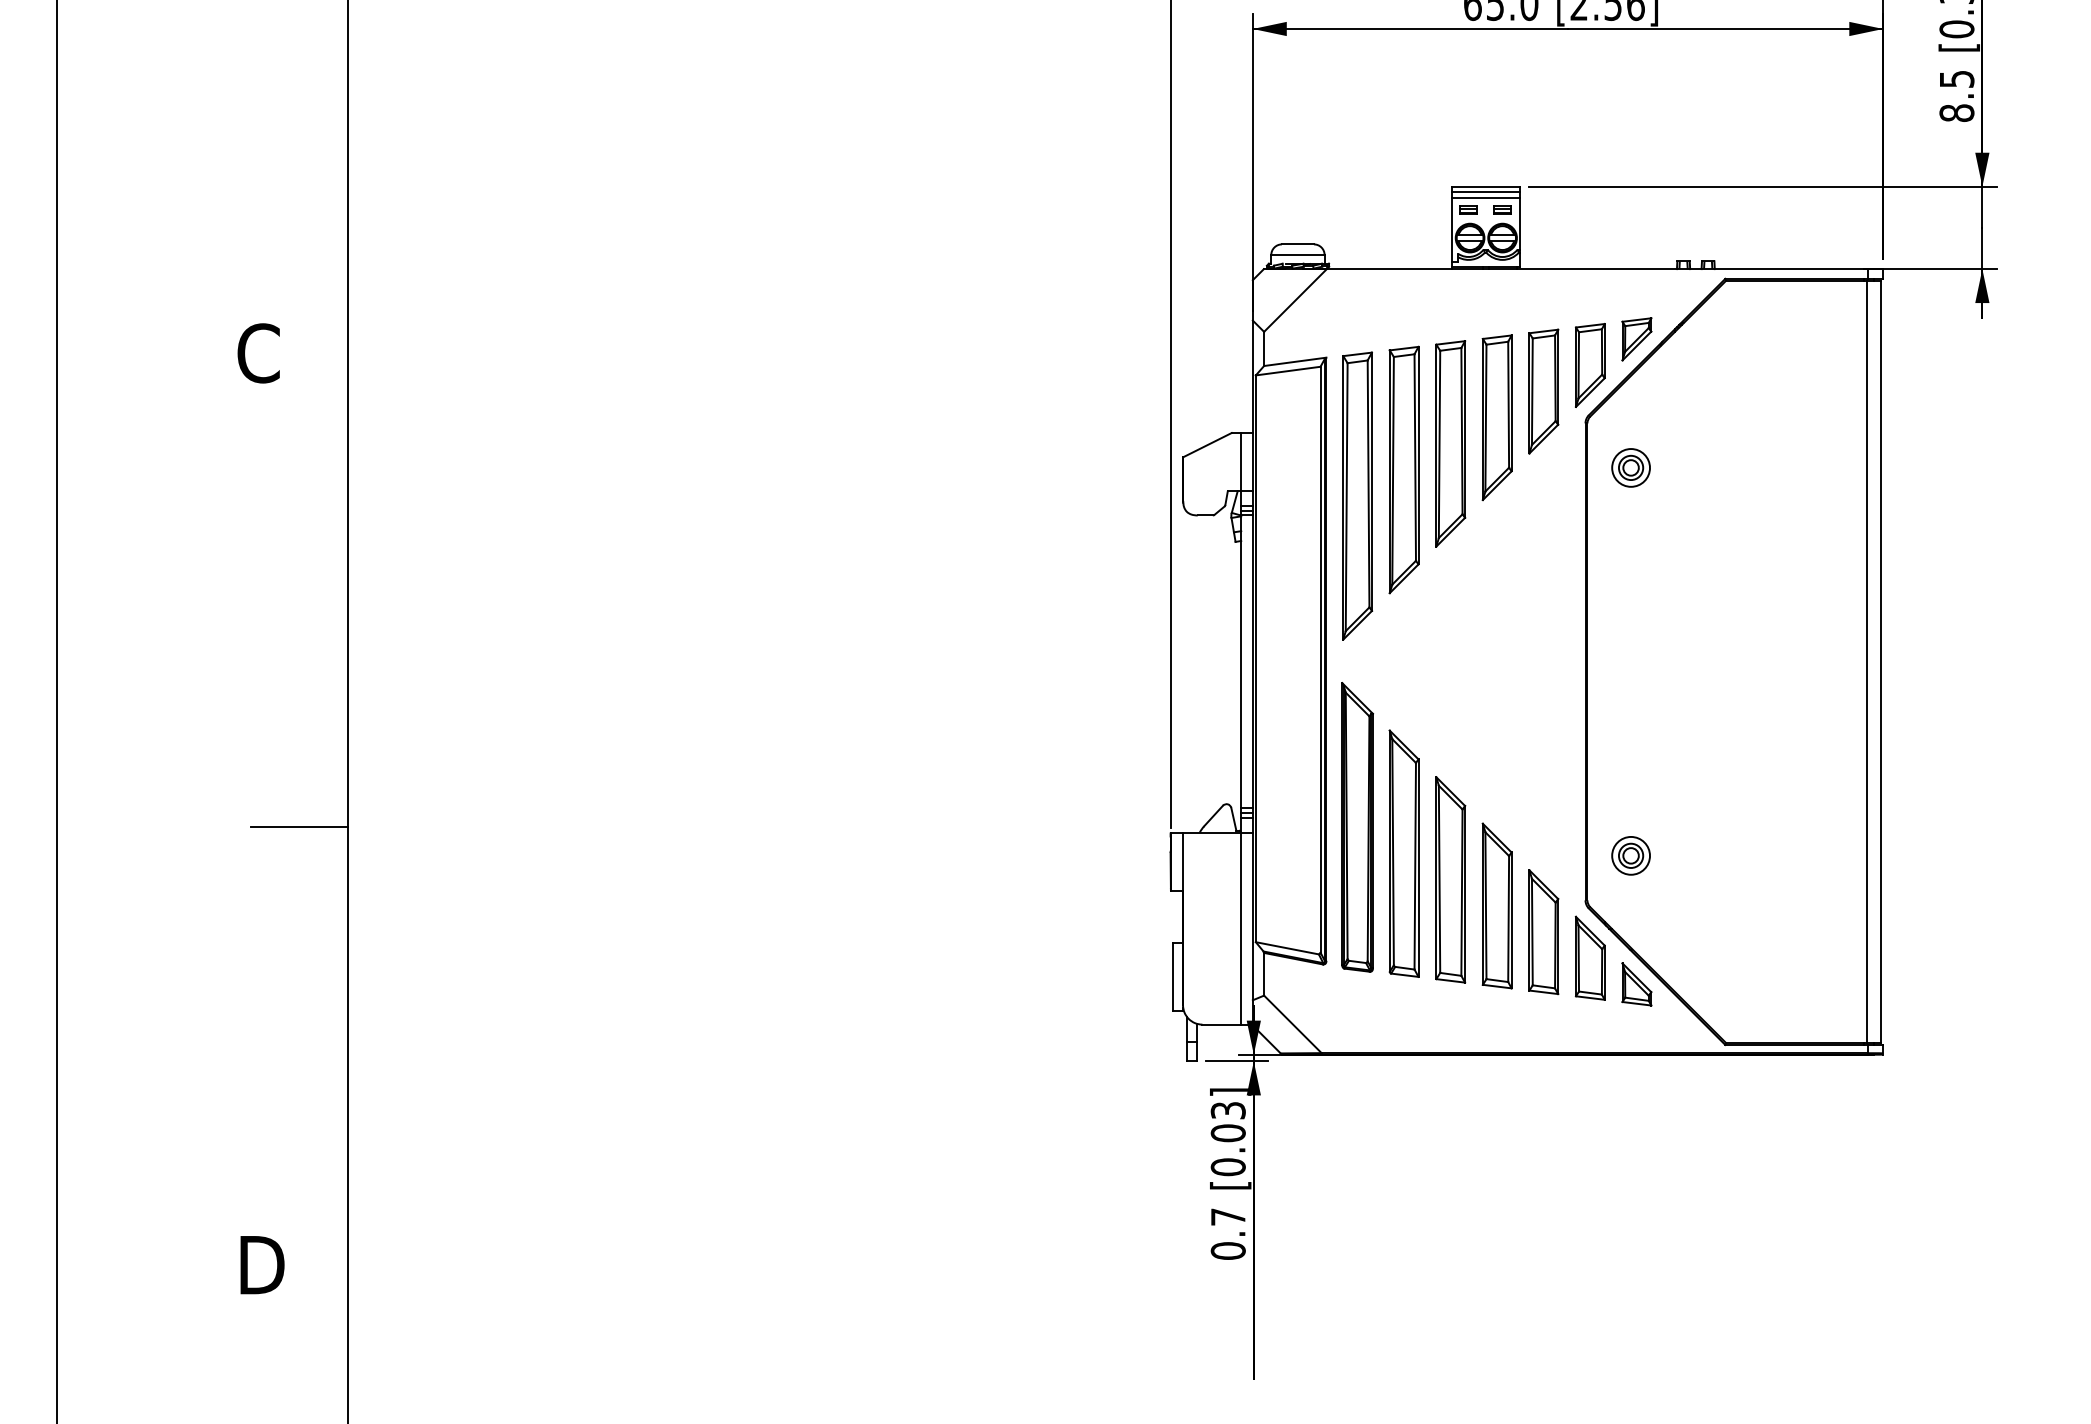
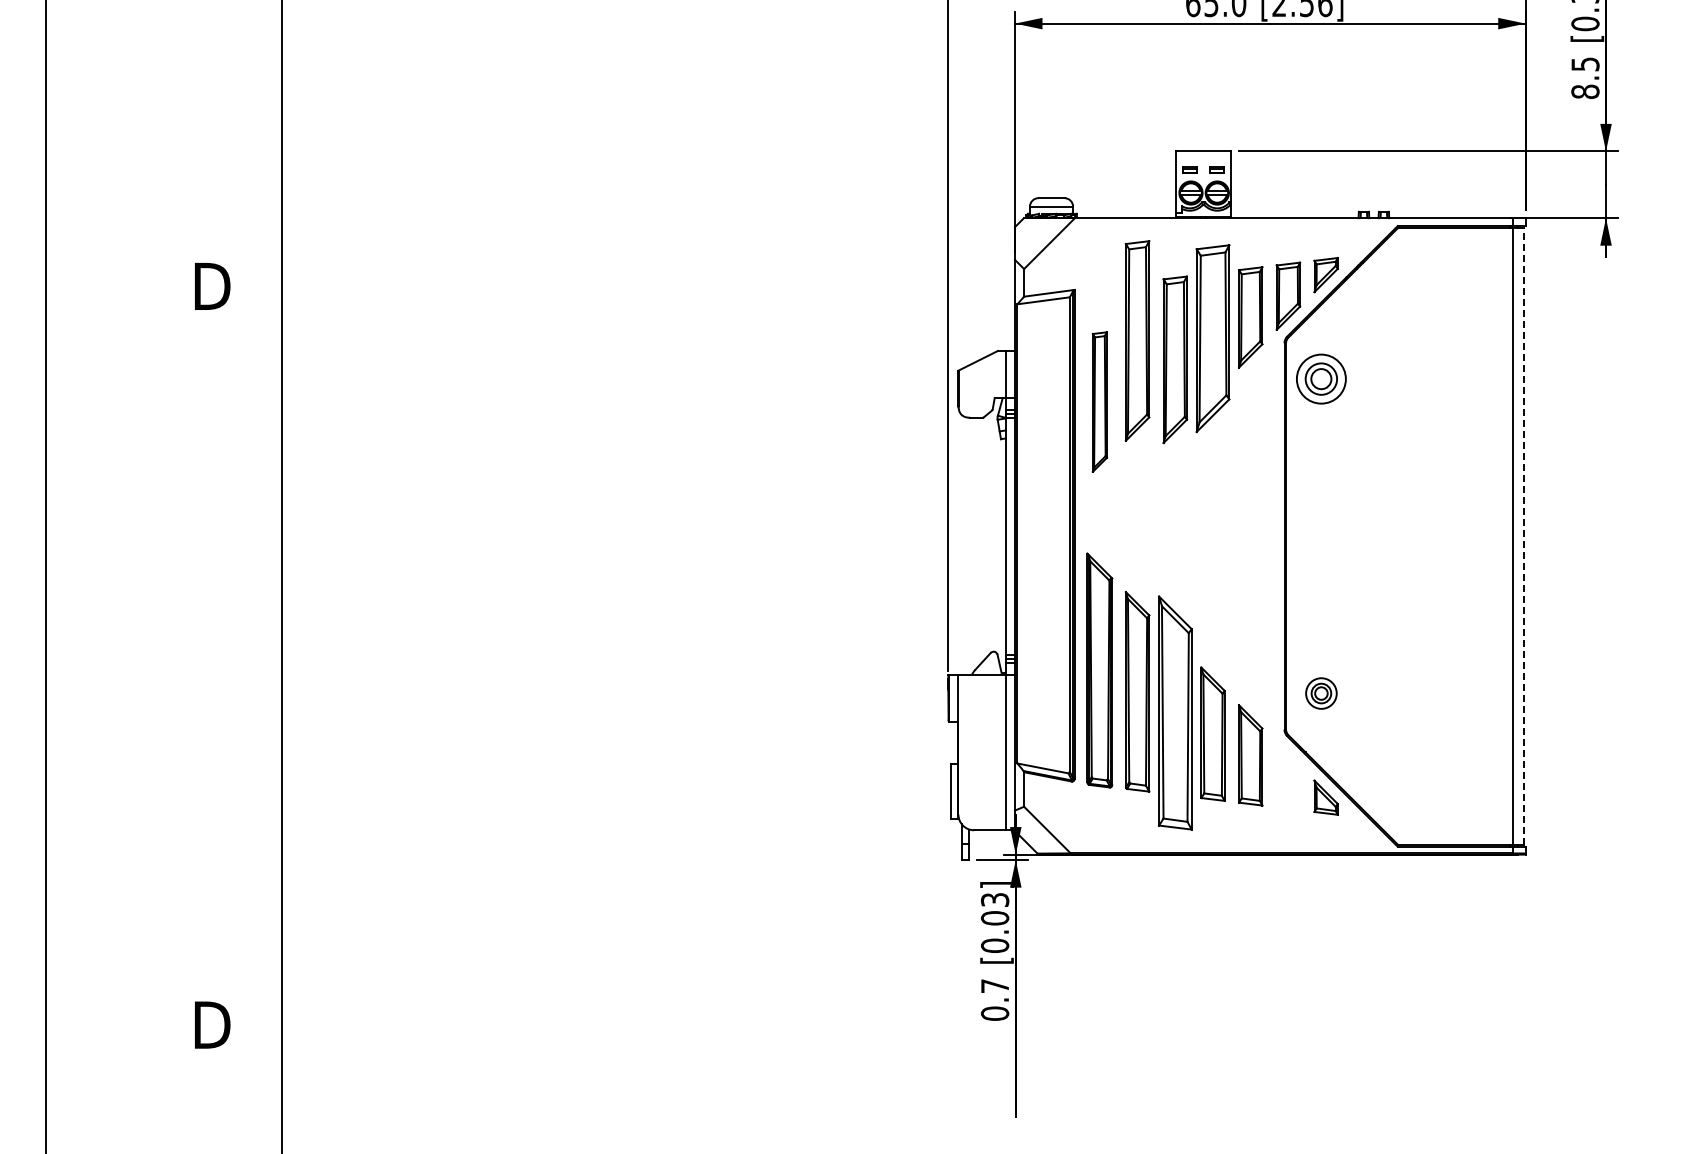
line: (1485, 191) -> (1203, 155), removed
line: (1485, 197) -> (1203, 160), removed
text: (261, 353) -> (211, 286), C -> D
part: (1496, 417) -> (1212, 338), size x1.4
part: (1631, 468) -> (1321, 379), size x1.6
part: (1404, 469) -> (1137, 340), moved
part: (1357, 495) -> (1099, 401), size x0.6
line: (1880, 662) -> (1523, 536), solid -> dashed
line: (299, 827) -> (242, 670), removed
part: (1449, 879) -> (1174, 712), size x1.4
part: (1590, 958) -> (1288, 776), removed

